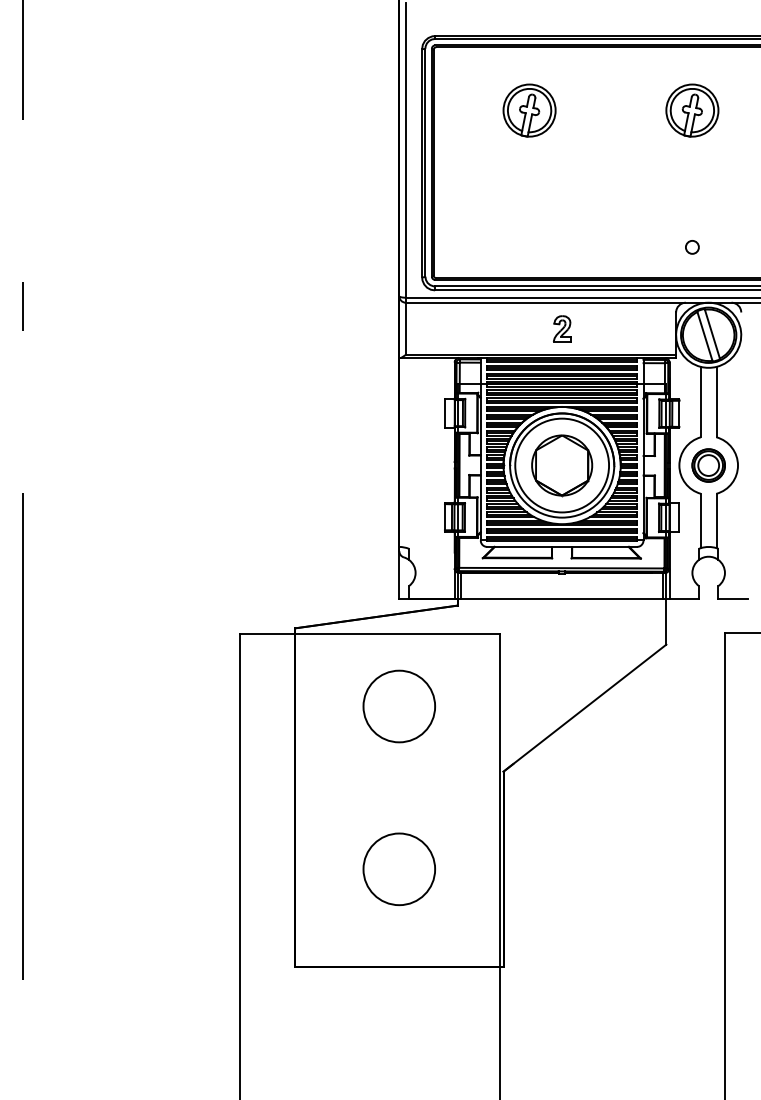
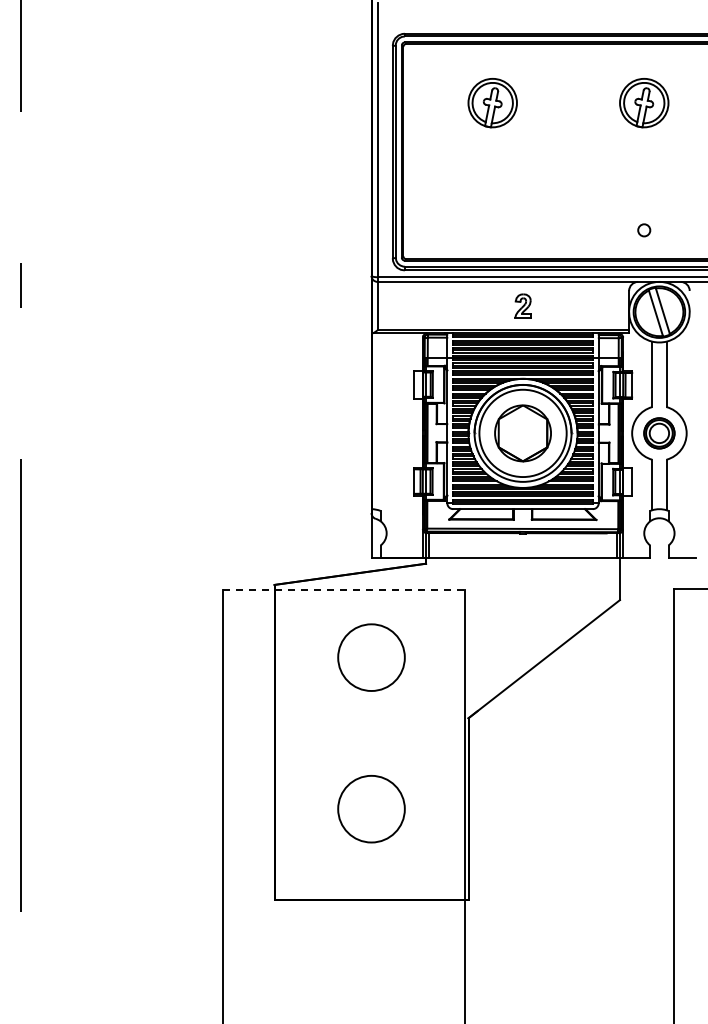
line: (370, 634) -> (344, 590), solid -> dashed

